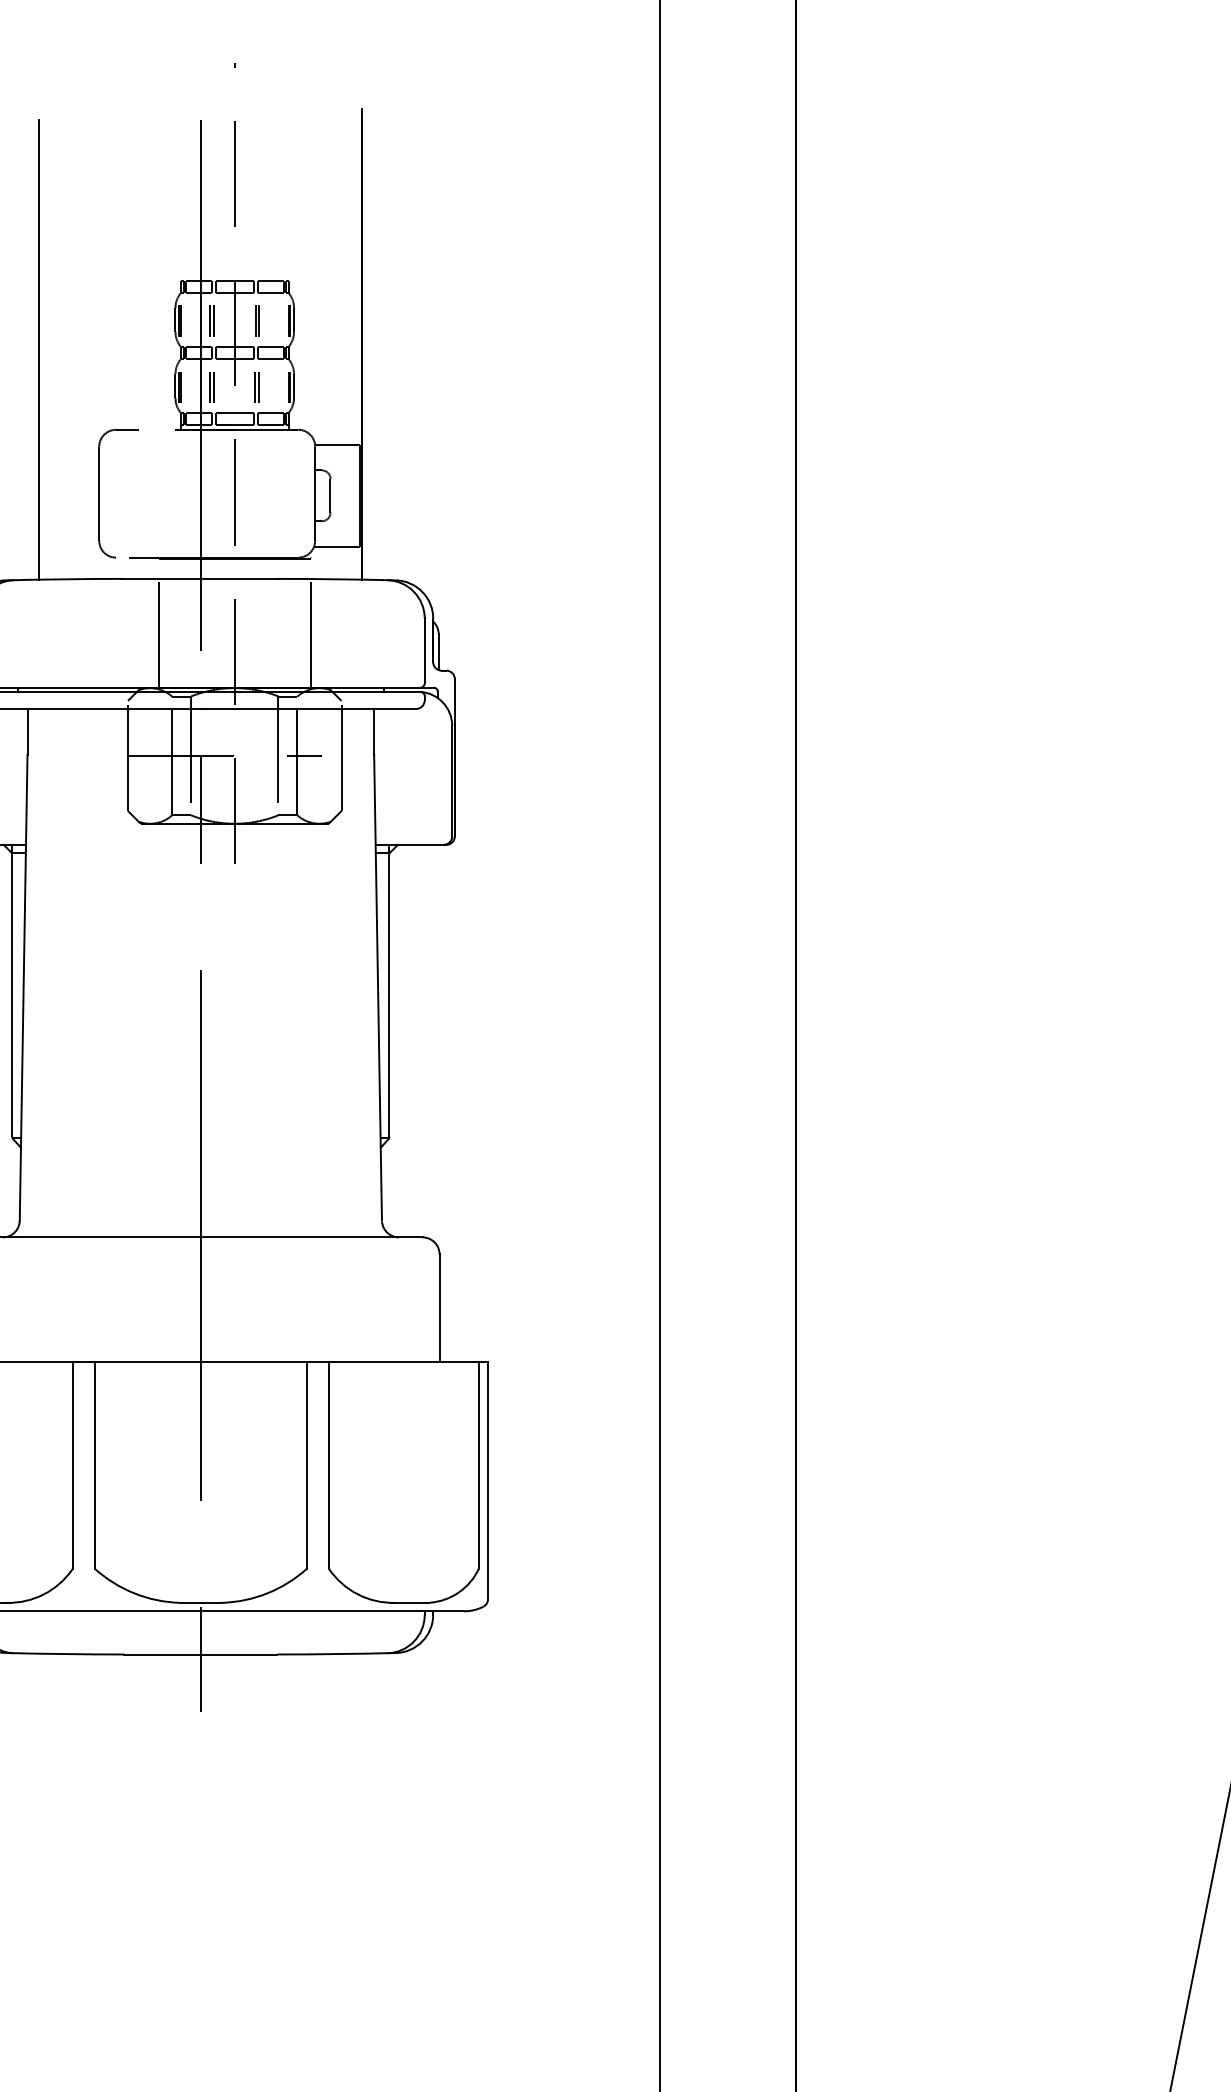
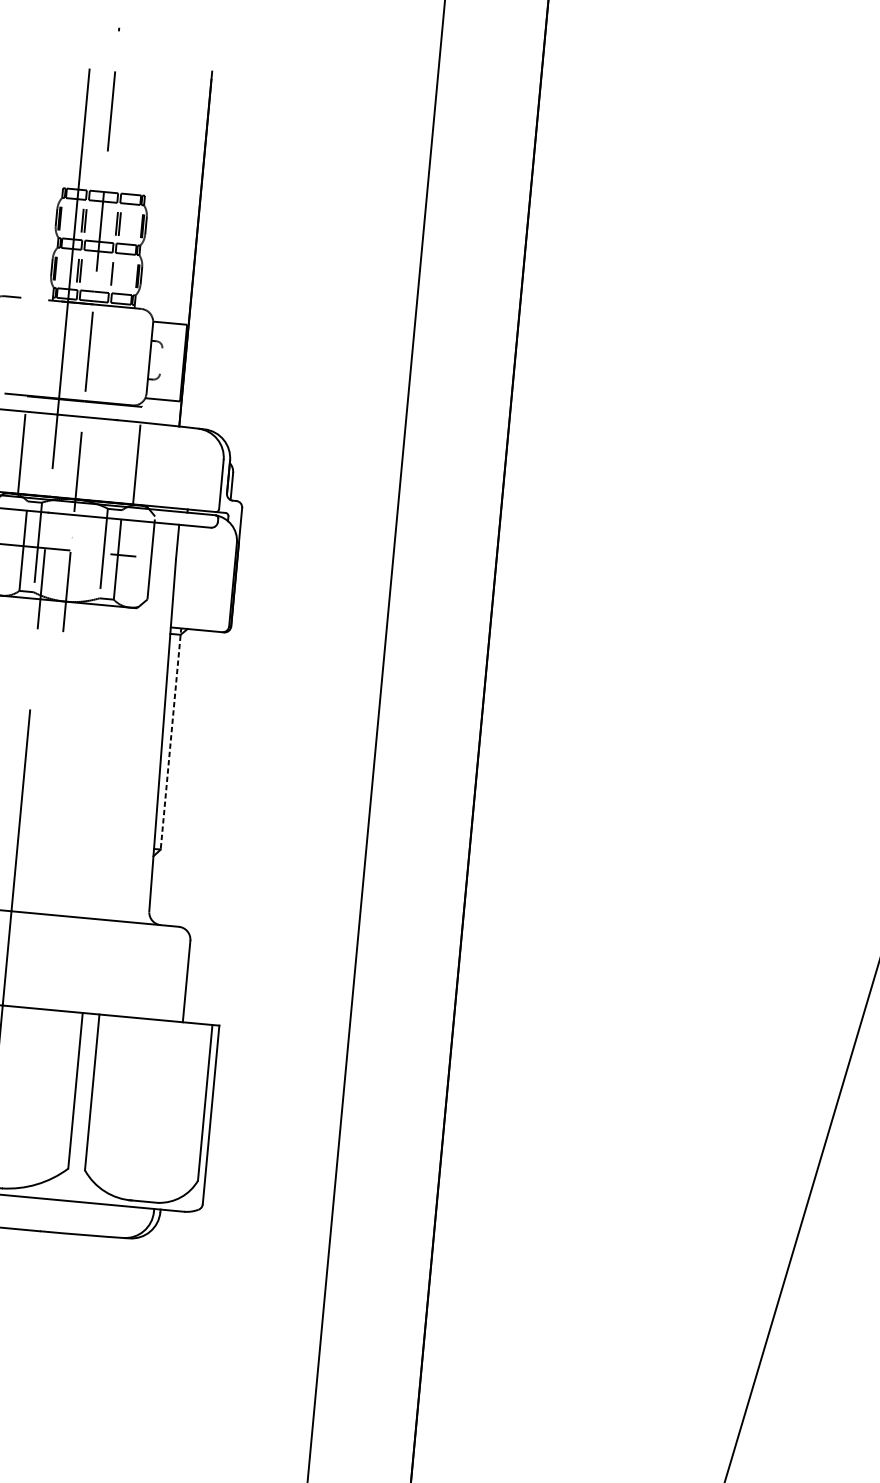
line: (259, 386) -> (115, 273), removed
line: (330, 495) -> (161, 360), removed
line: (389, 990) -> (171, 738), solid -> dashed

